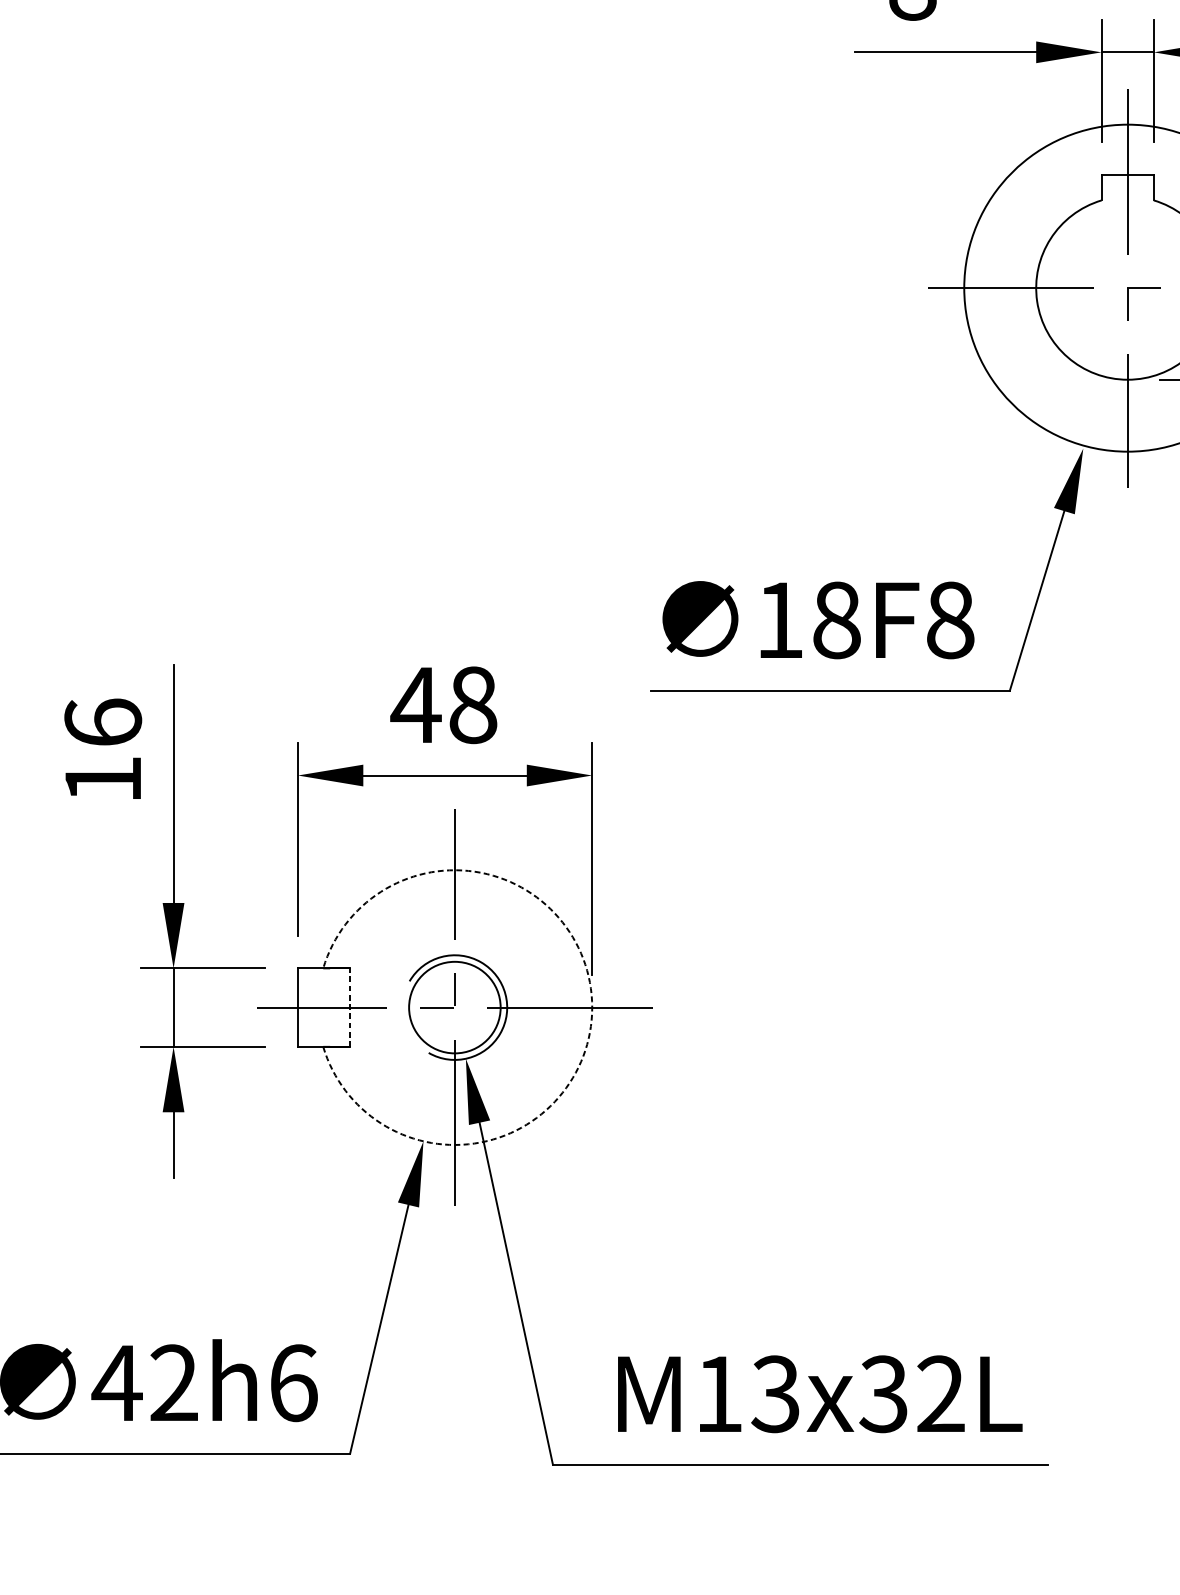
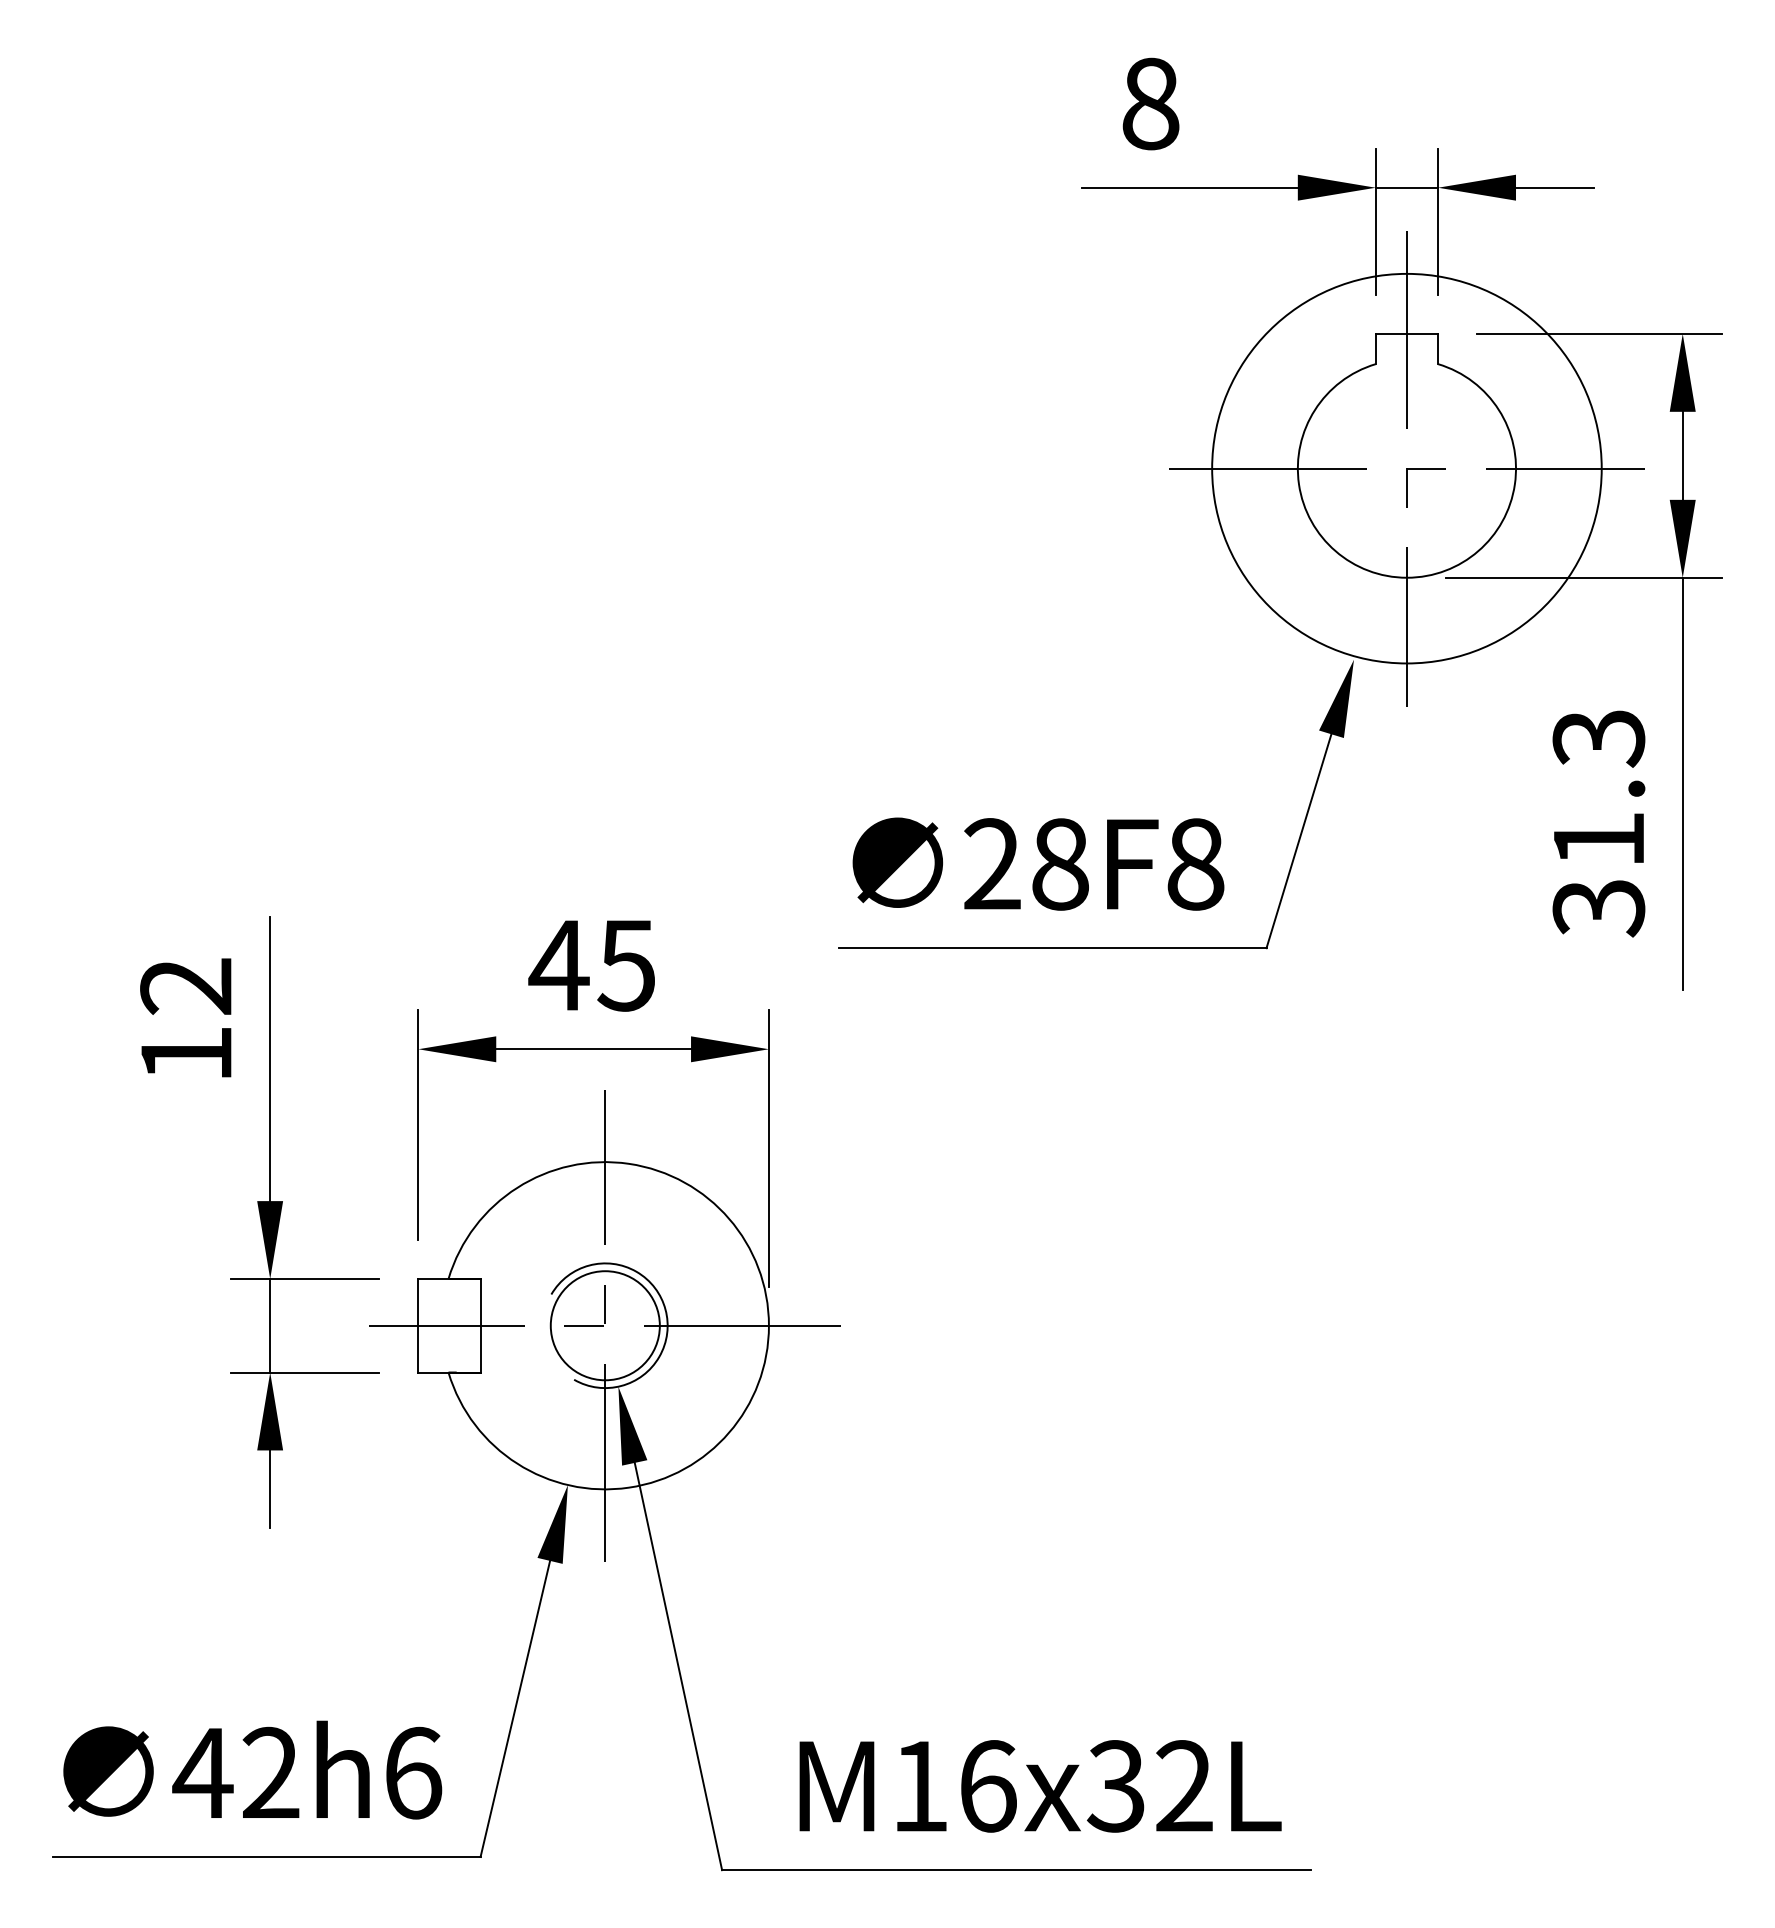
text: (779, 619) -> (992, 863), 18F8 -> 28F8
text: (472, 705) -> (626, 965), 48 -> 45
text: (103, 722) -> (186, 985), 16 -> 12
line: (350, 1007) -> (480, 1325), dashed -> solid
arc: (591, 1007) -> (768, 1325), dashed -> solid
text: (775, 1394) -> (987, 1786), M13x32L -> M16x32L

